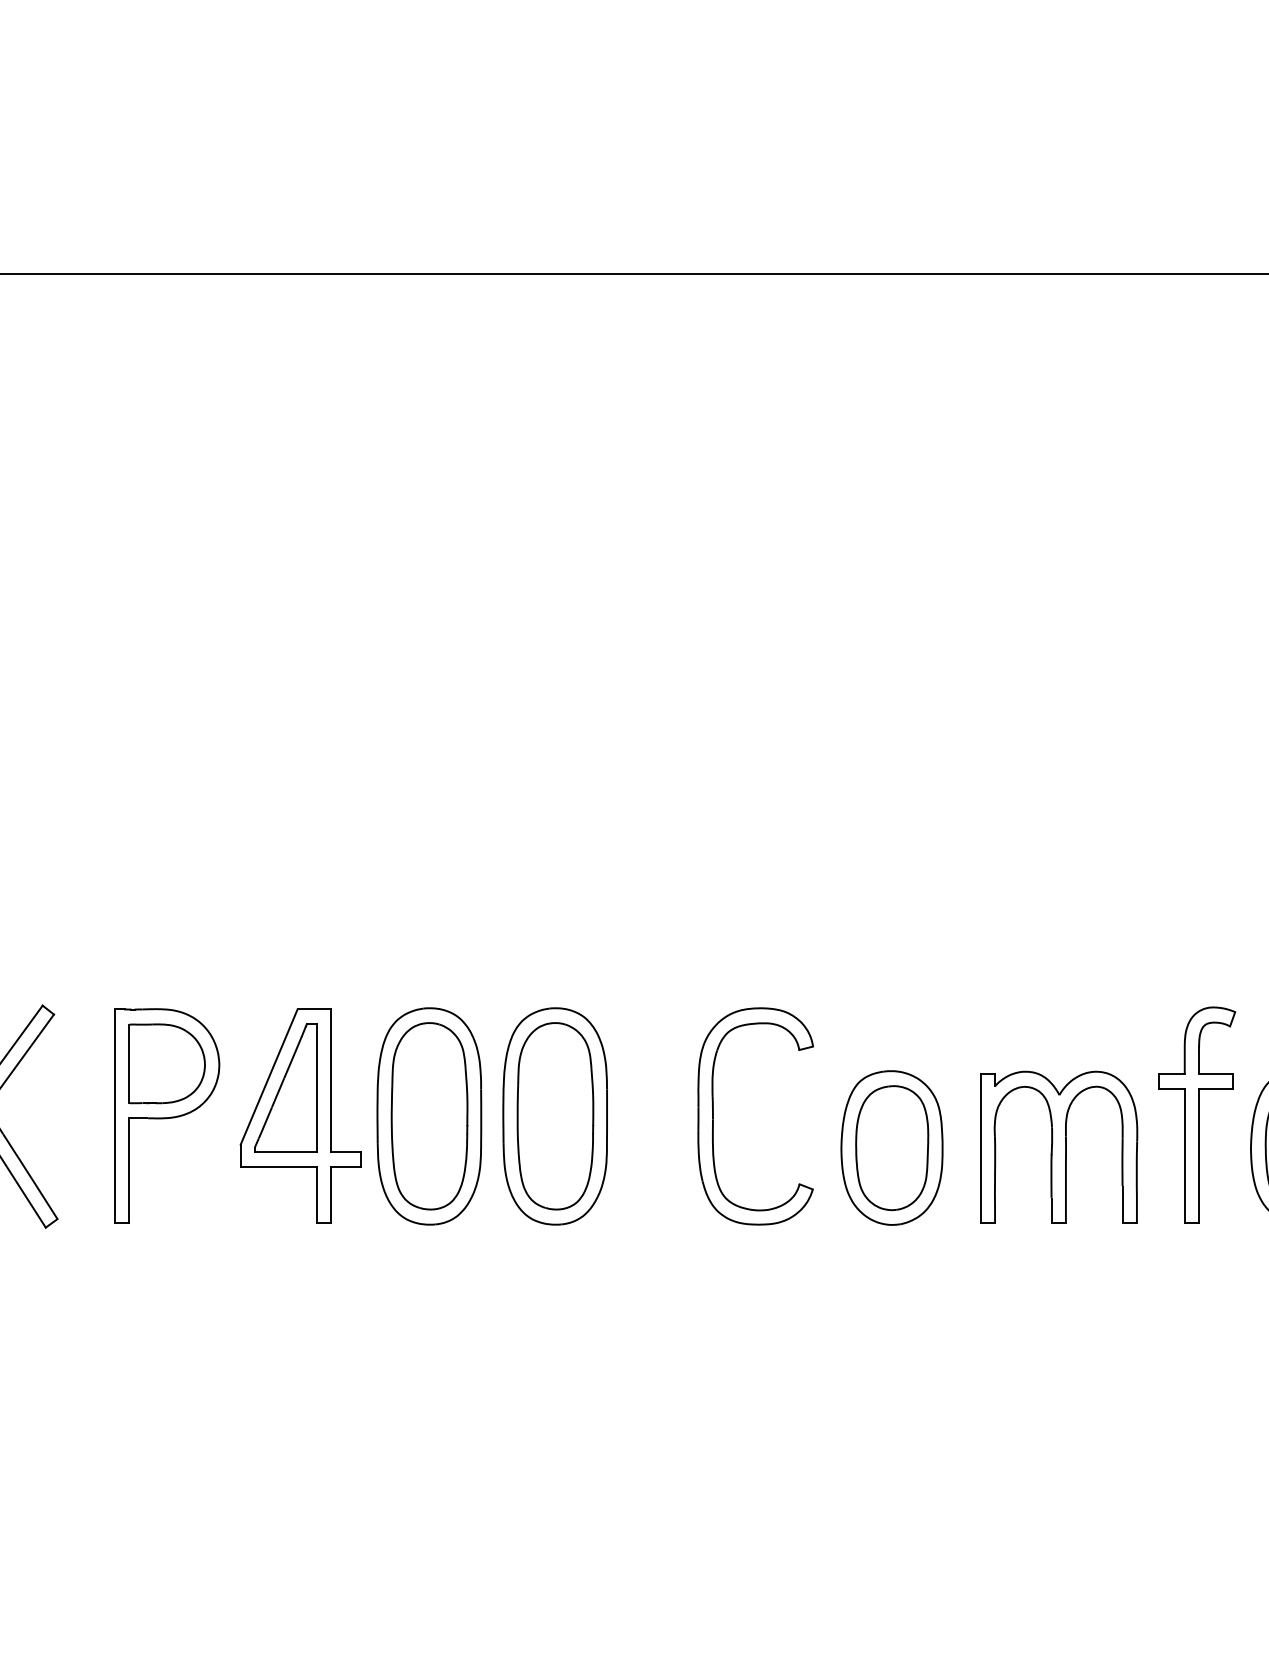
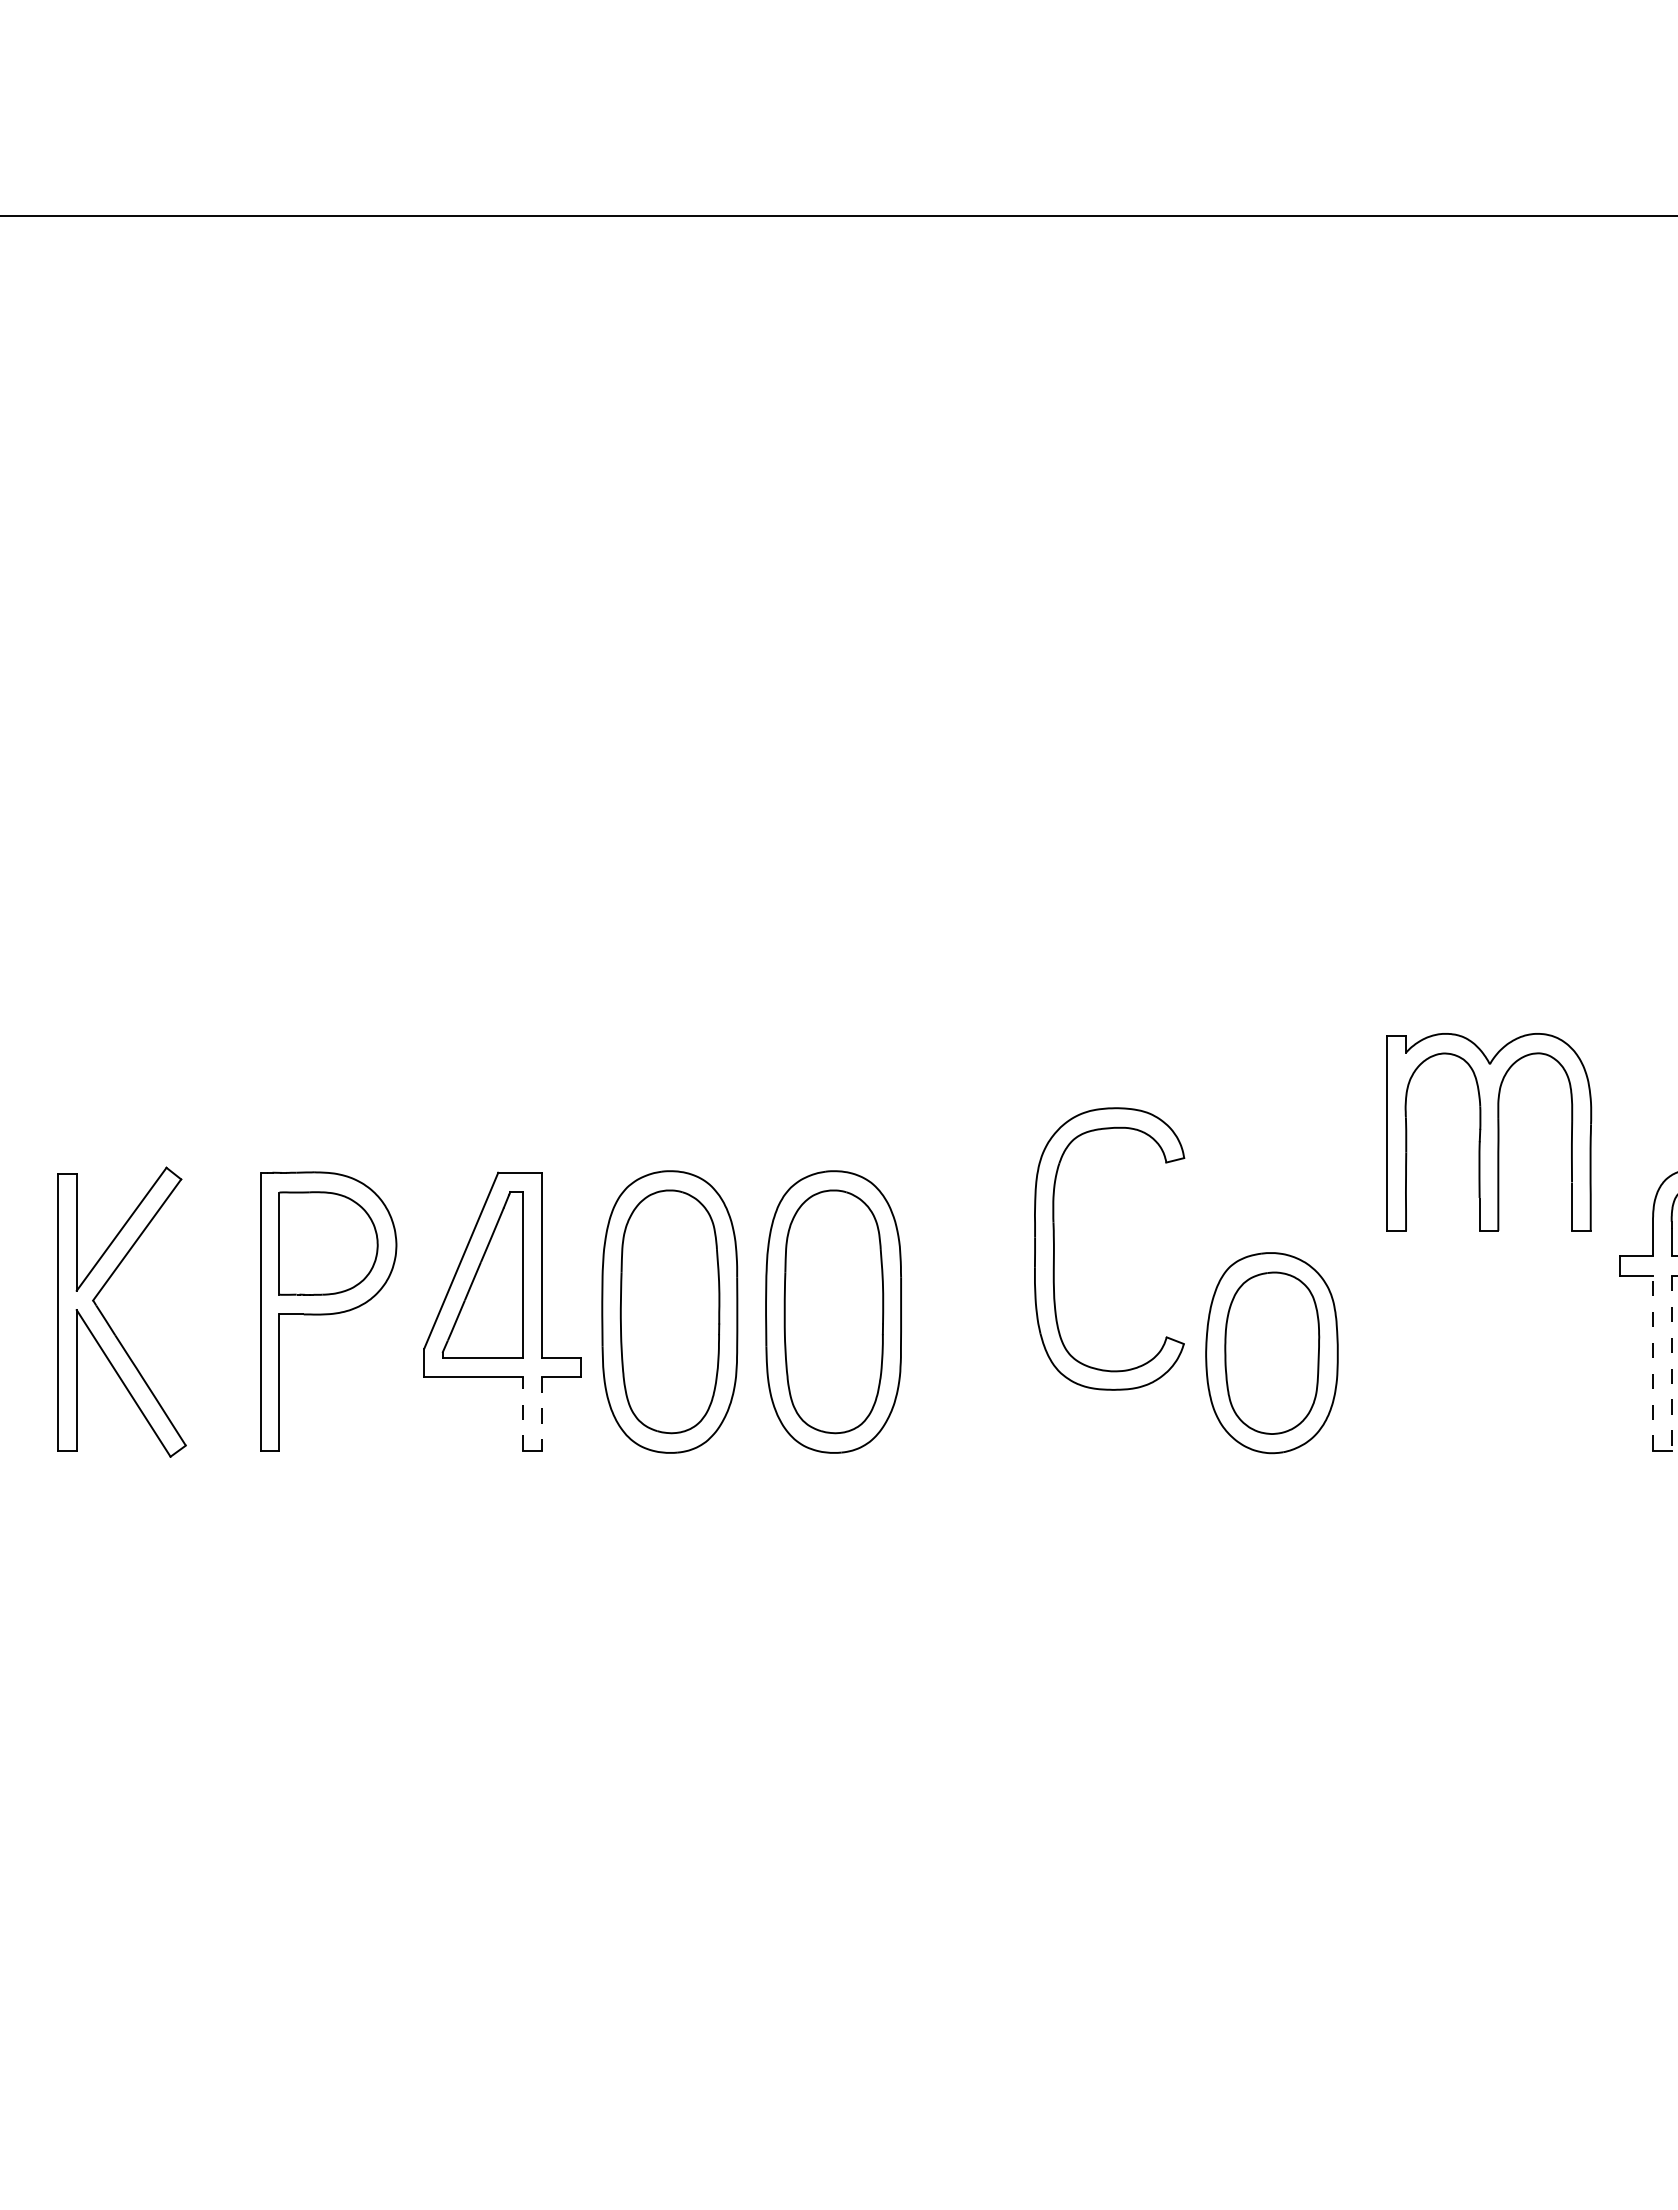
part: (713, 1116) -> (1054, 1248), moved
part: (1059, 1147) -> (1489, 1132), moved
line: (1184, 1156) -> (1652, 1363), solid -> dashed
line: (1198, 1156) -> (1671, 1363), solid -> dashed
line: (316, 1195) -> (523, 1414), solid -> dashed
line: (330, 1195) -> (541, 1414), solid -> dashed

